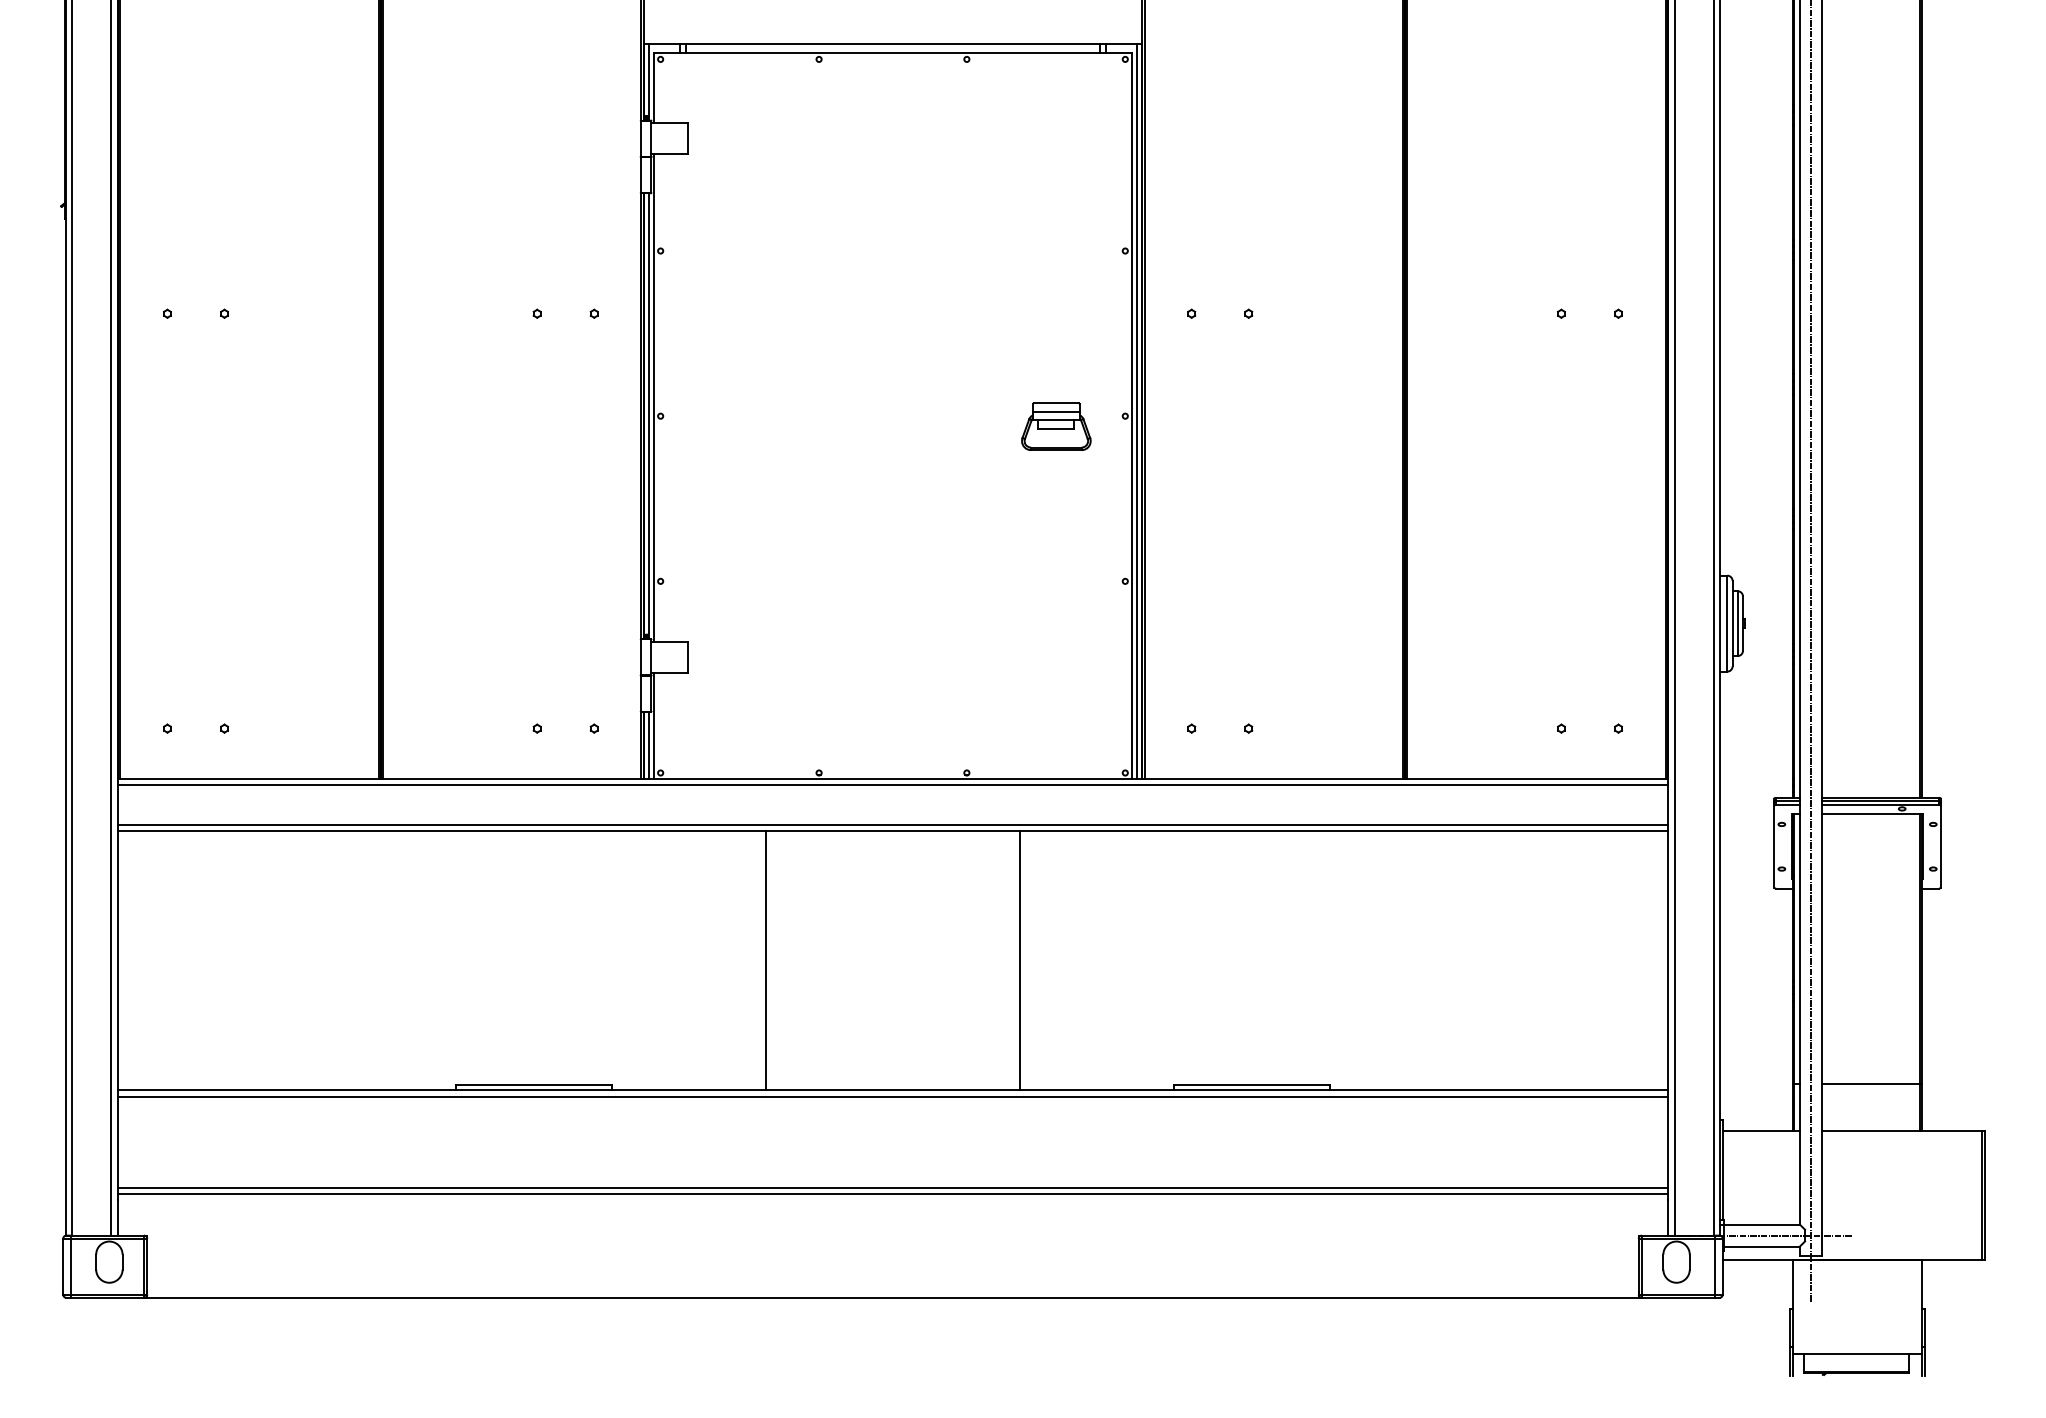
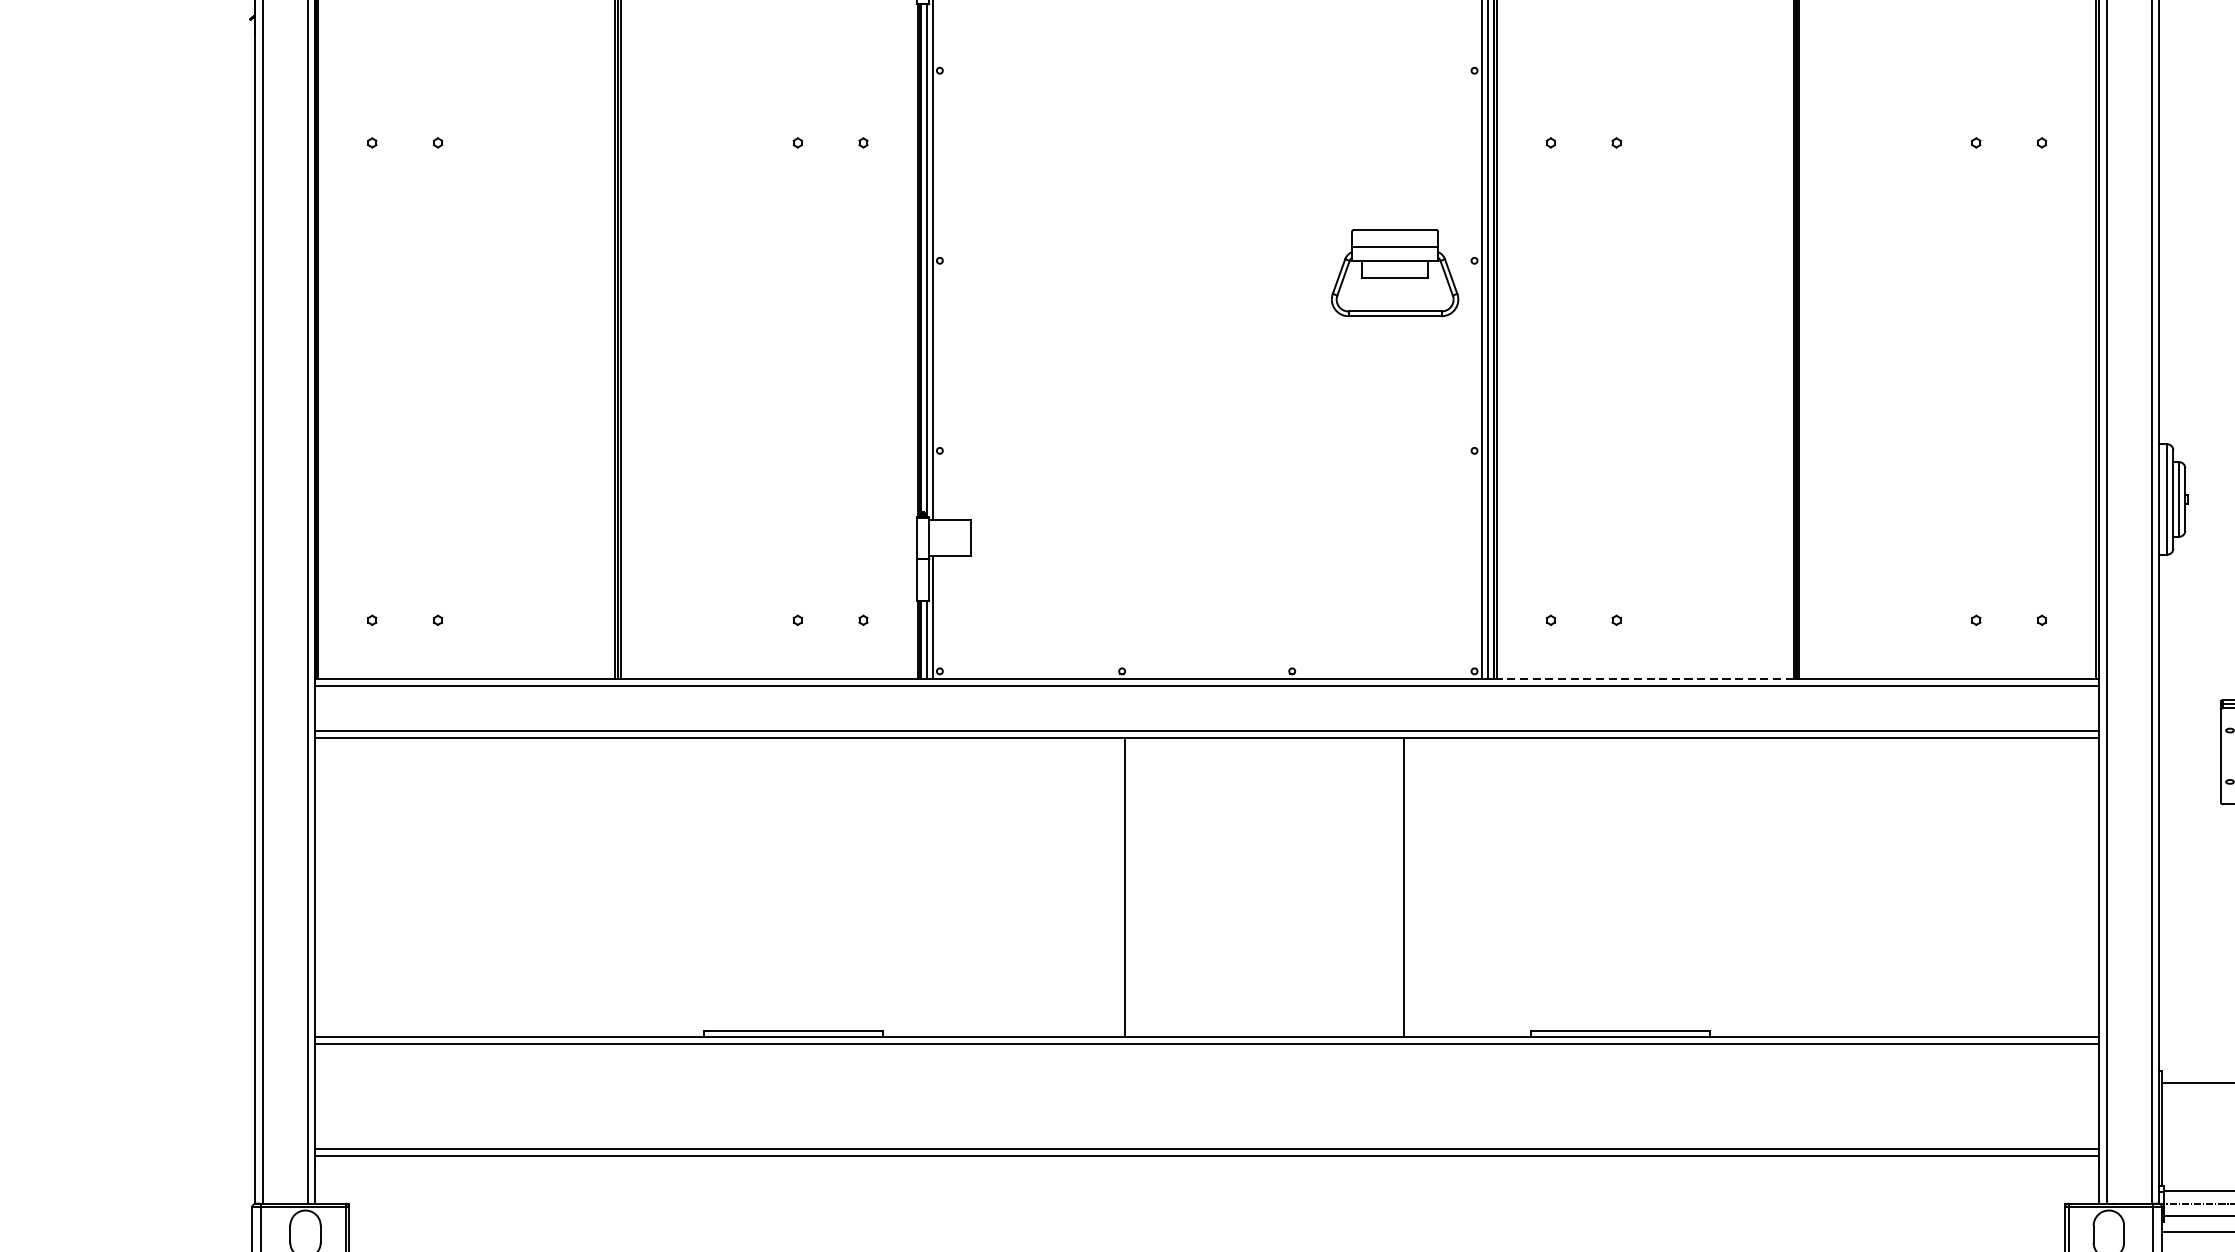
part: (1056, 426) -> (1395, 272), size x1.6
line: (1273, 779) -> (1645, 678), solid -> dashed
line: (765, 960) -> (1124, 887), moved
line: (1020, 960) -> (1404, 887), moved

